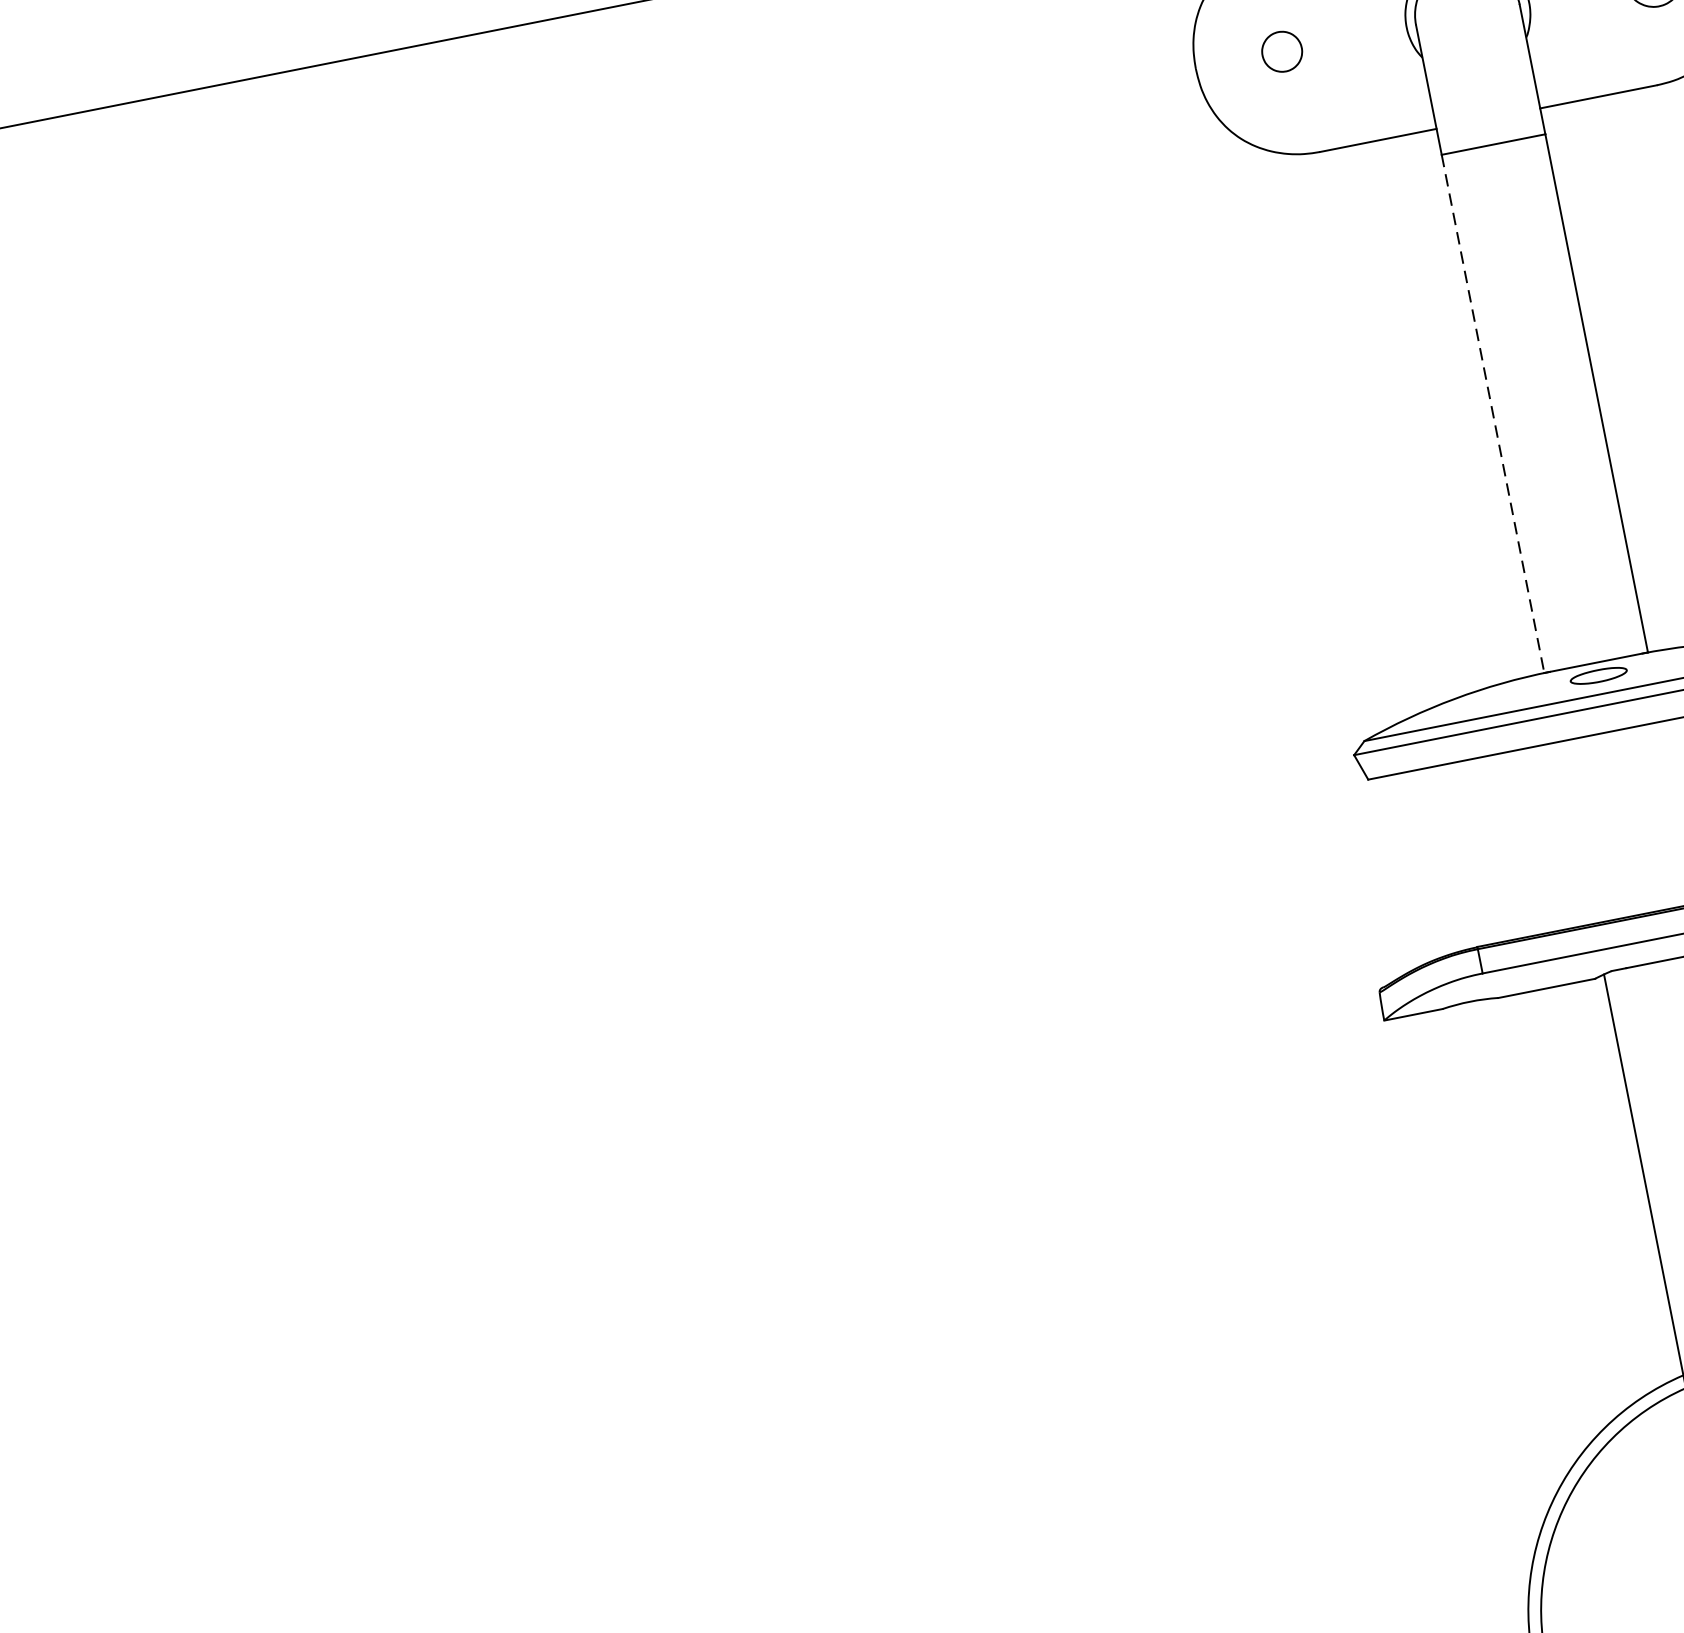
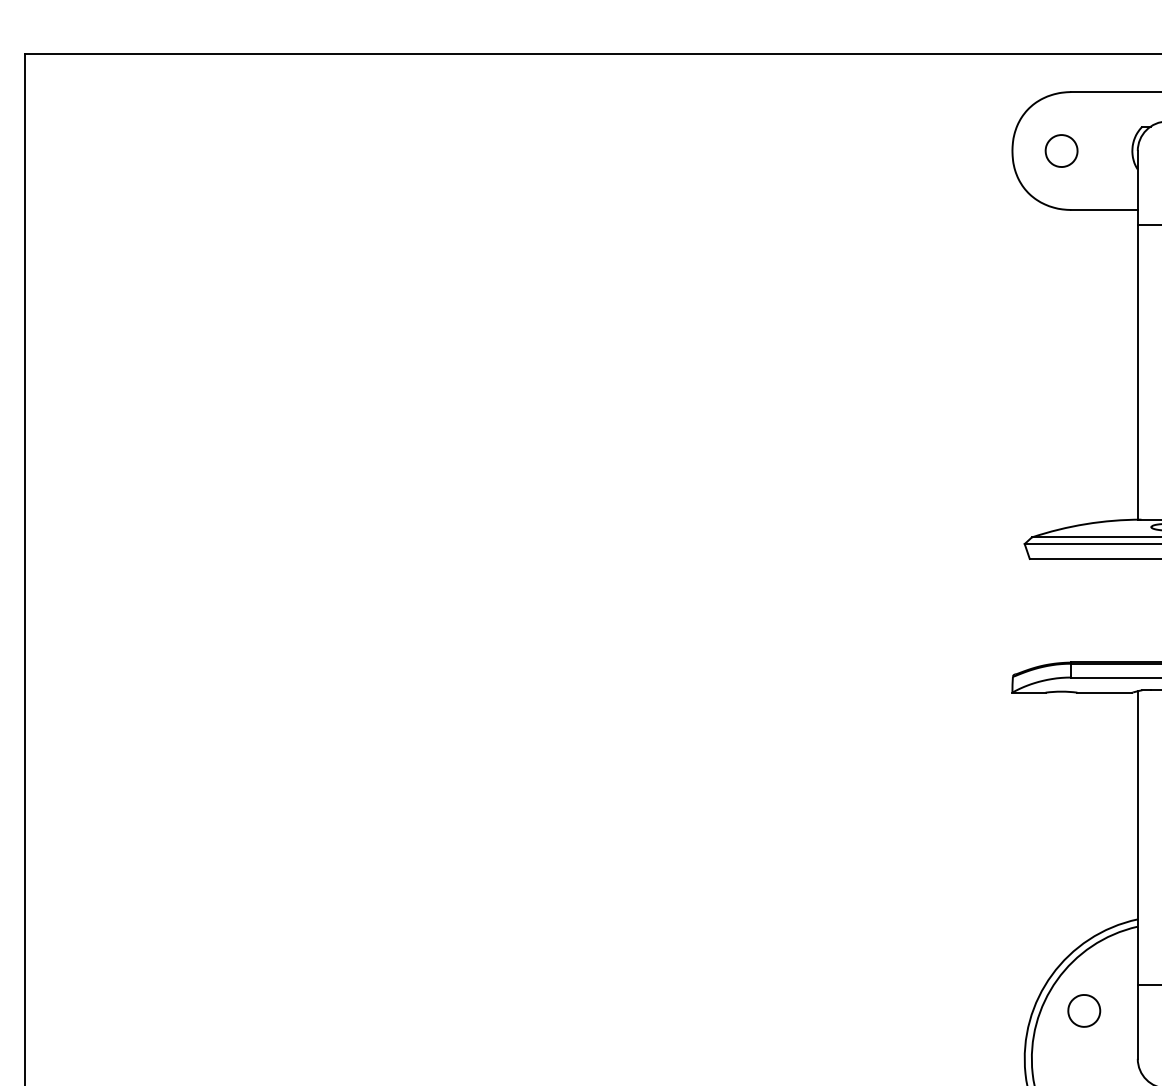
part: (1281, 50) -> (1061, 150), size x1.43
line: (1492, 414) -> (1137, 372), dashed -> solid
part: (1621, 1553) -> (1084, 1010), added

